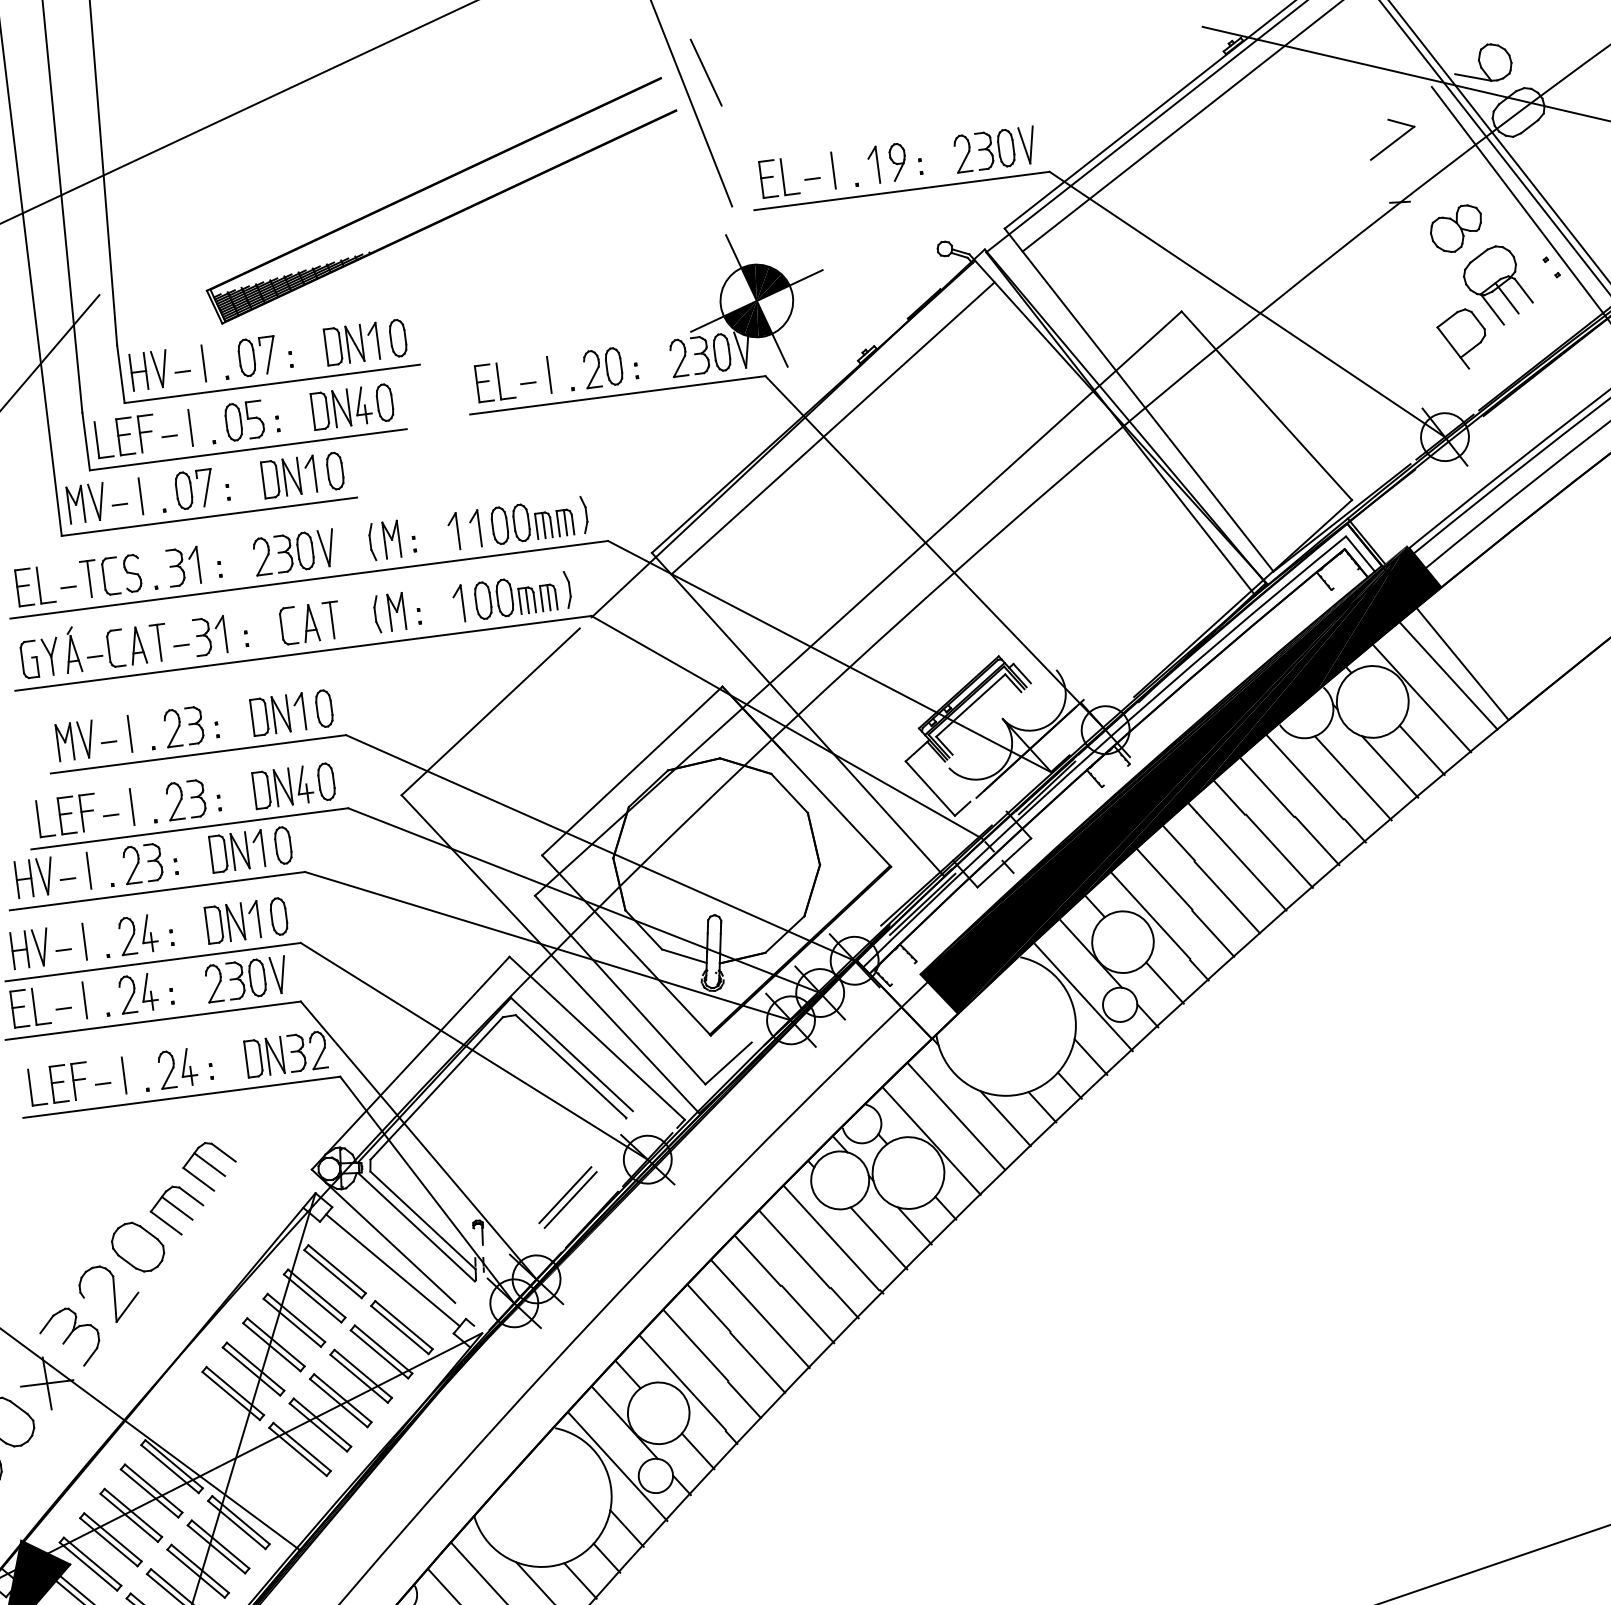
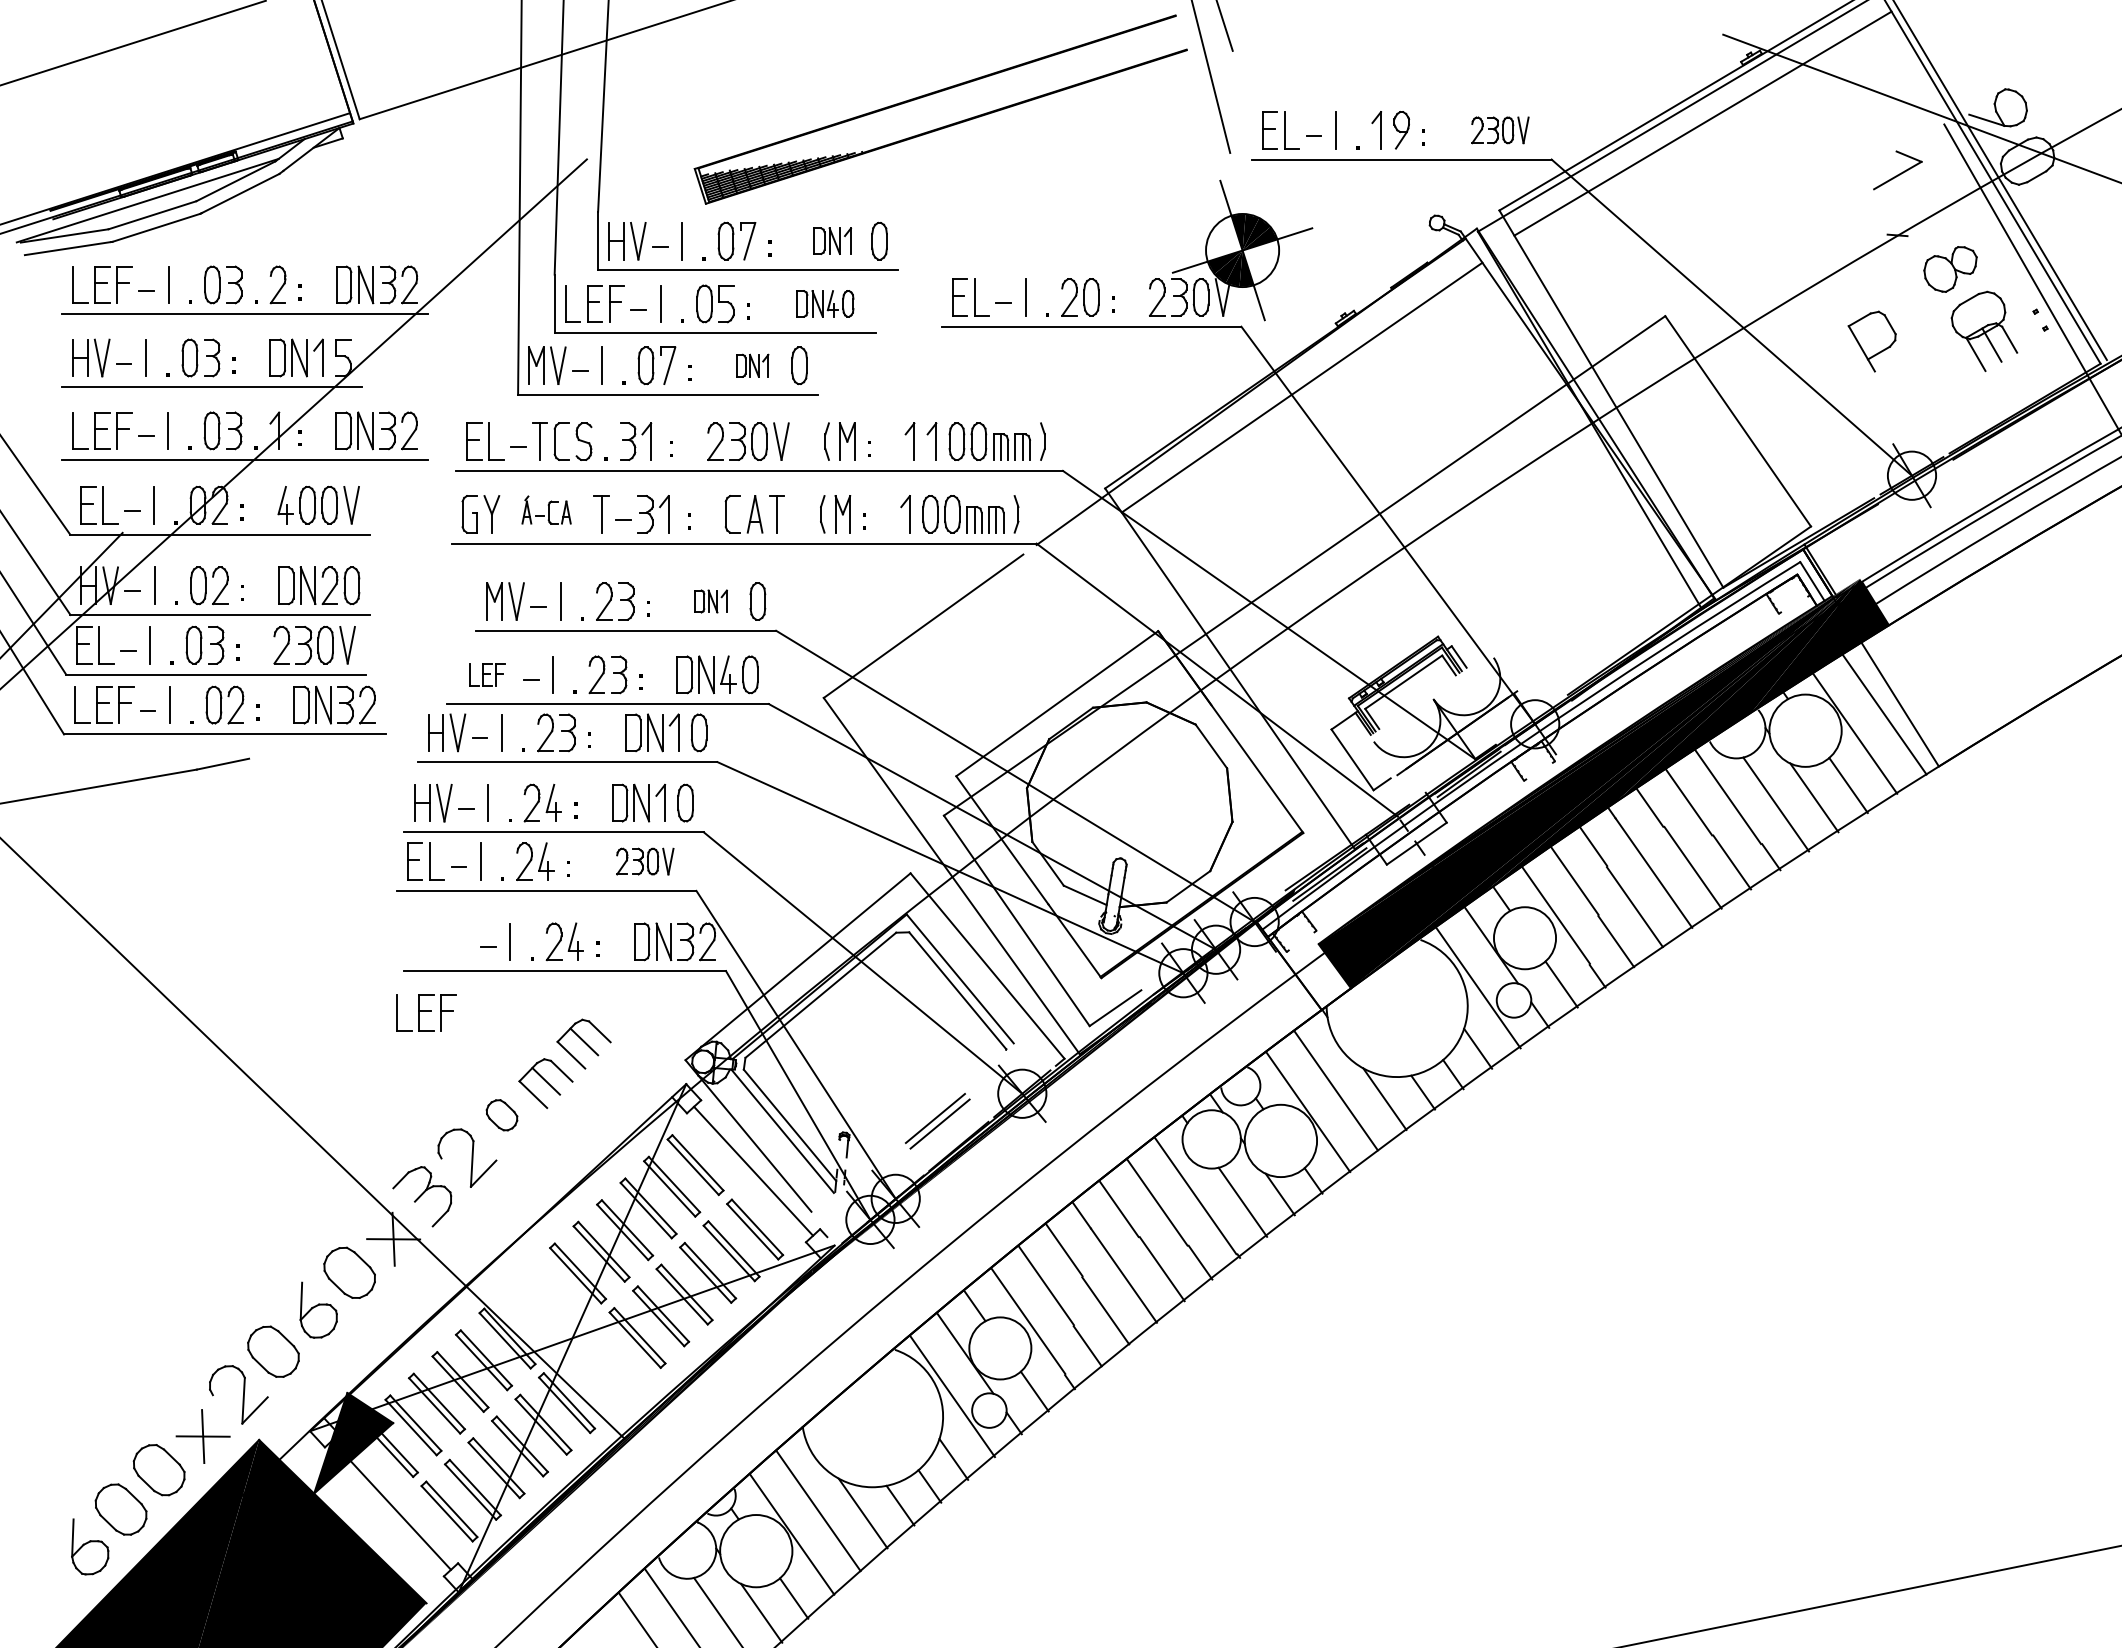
part: (995, 149) -> (1500, 130), size x0.7
part: (1461, 339) -> (1871, 341), moved
part: (351, 343) -> (832, 240), size x0.7
part: (352, 406) -> (825, 303), size x0.7
part: (288, 476) -> (752, 365), size x0.6
part: (104, 645) -> (546, 509), size x0.6
part: (278, 714) -> (711, 601), size x0.6
part: (67, 815) -> (487, 674), size x0.6
part: (246, 979) -> (645, 861), size x0.7
part: (59, 1083) -> (426, 1012), moved
part: (137, 1247) -> (501, 1115), size x0.6

